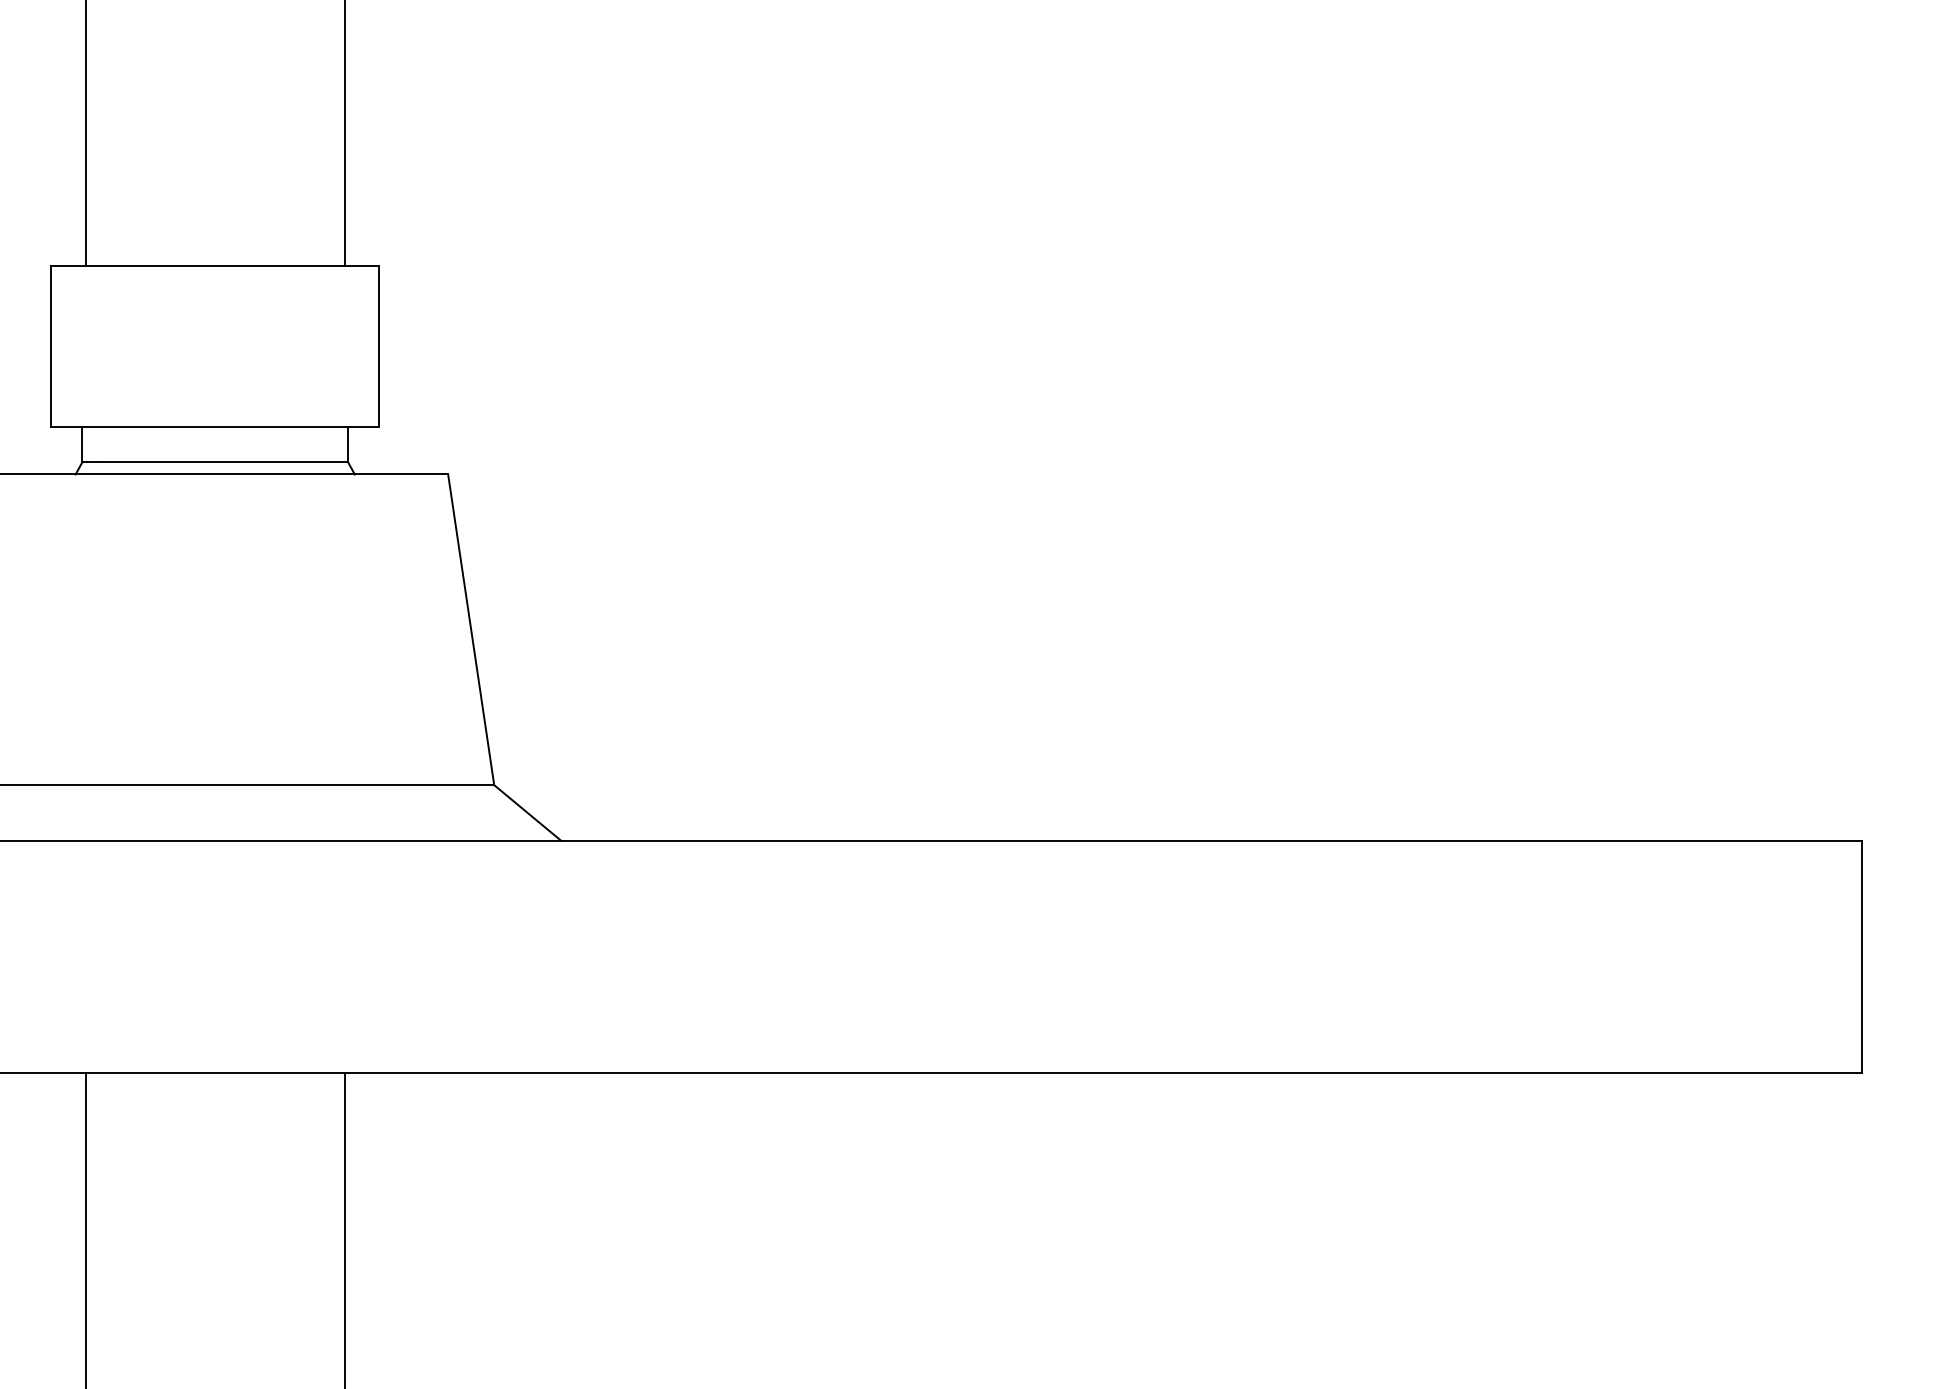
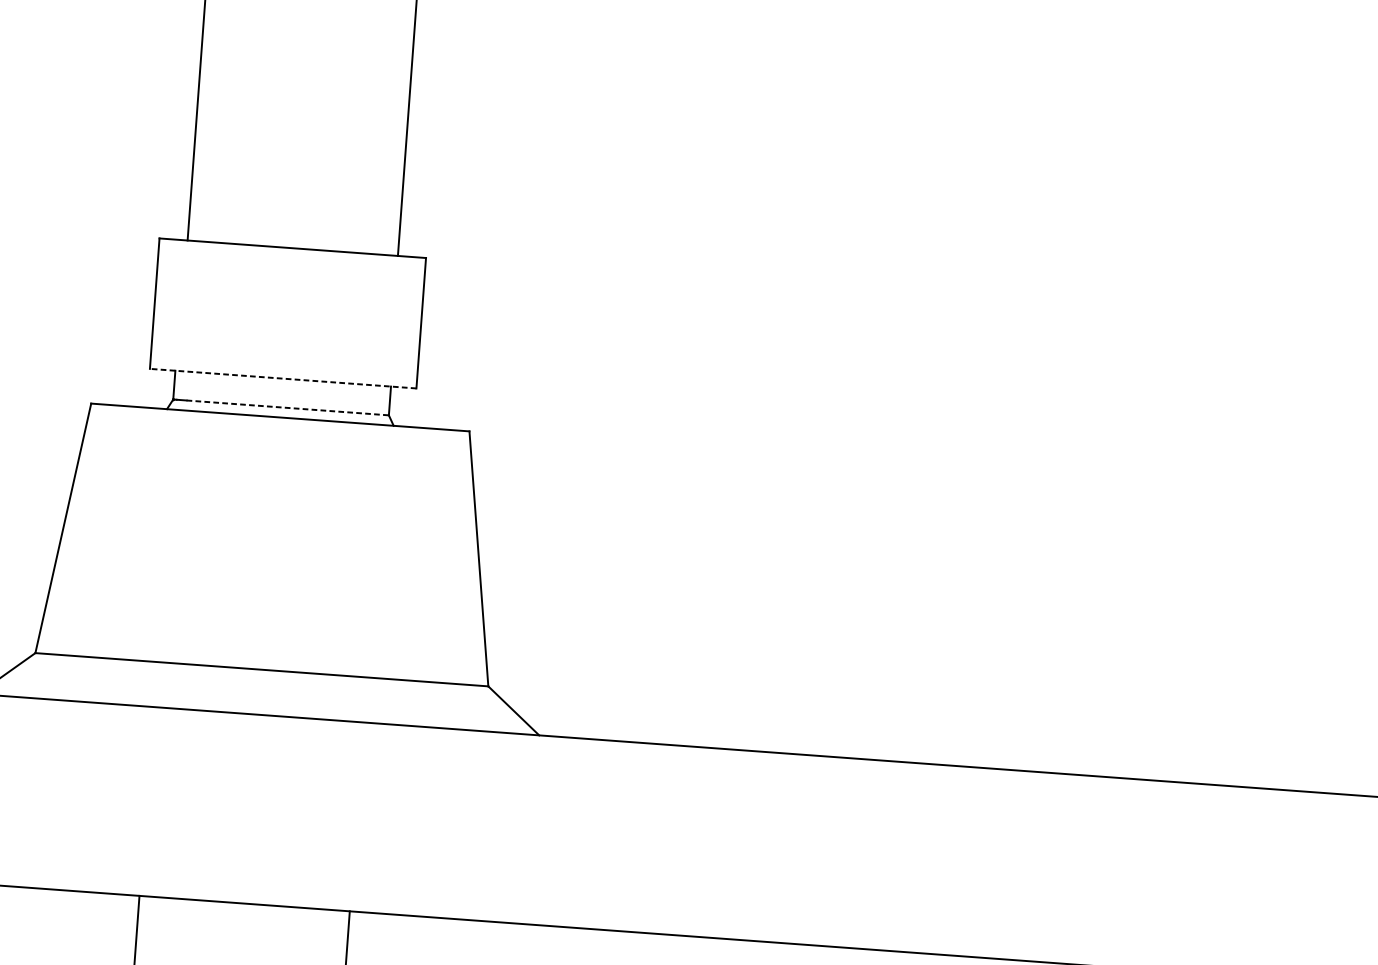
line: (214, 426) -> (282, 378), solid -> dashed
line: (223, 462) -> (287, 408), solid -> dashed

